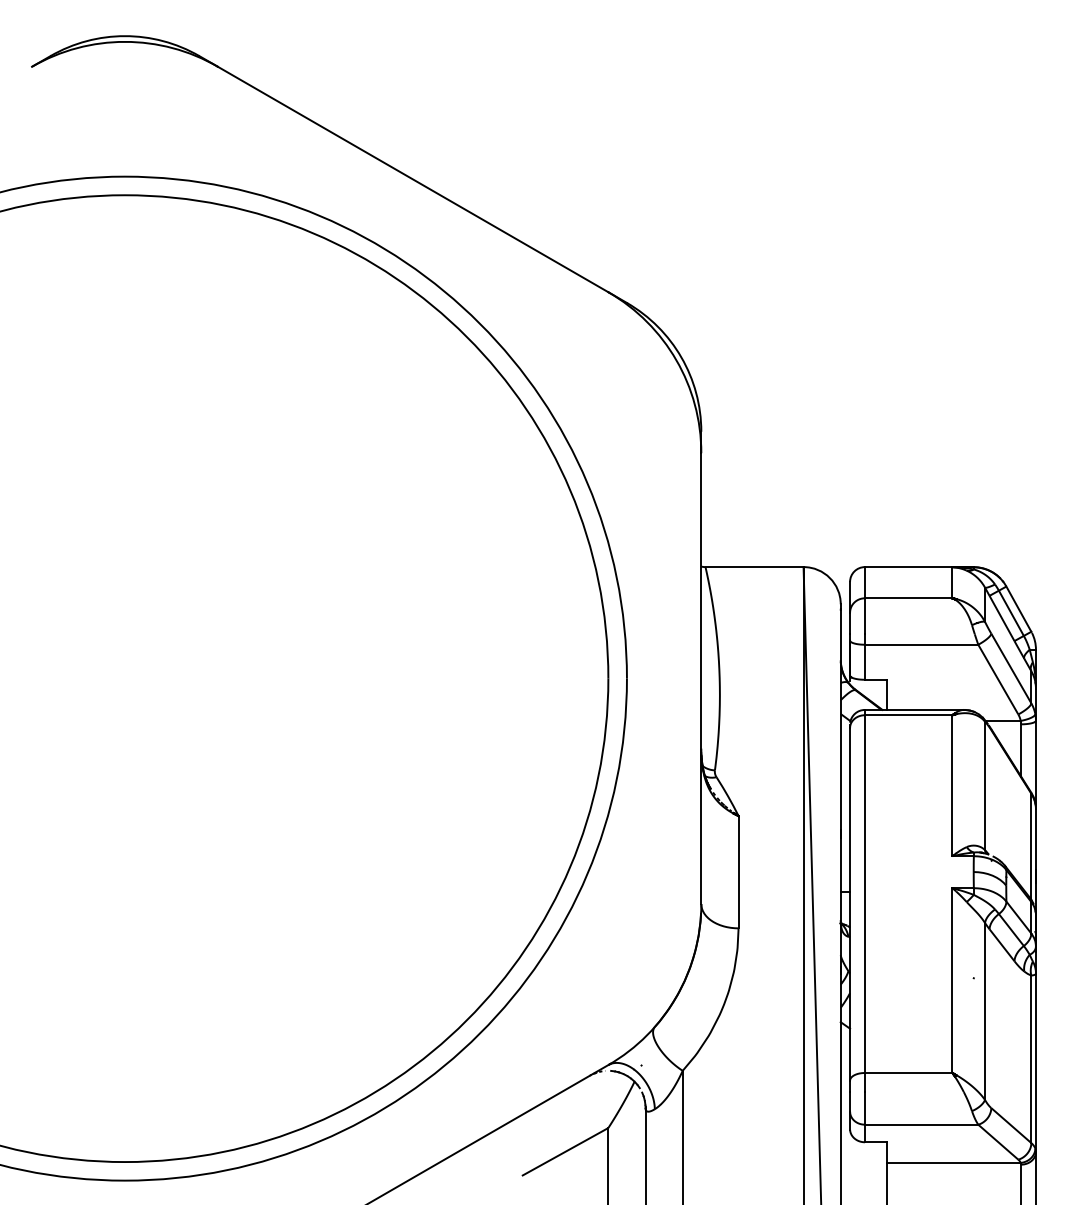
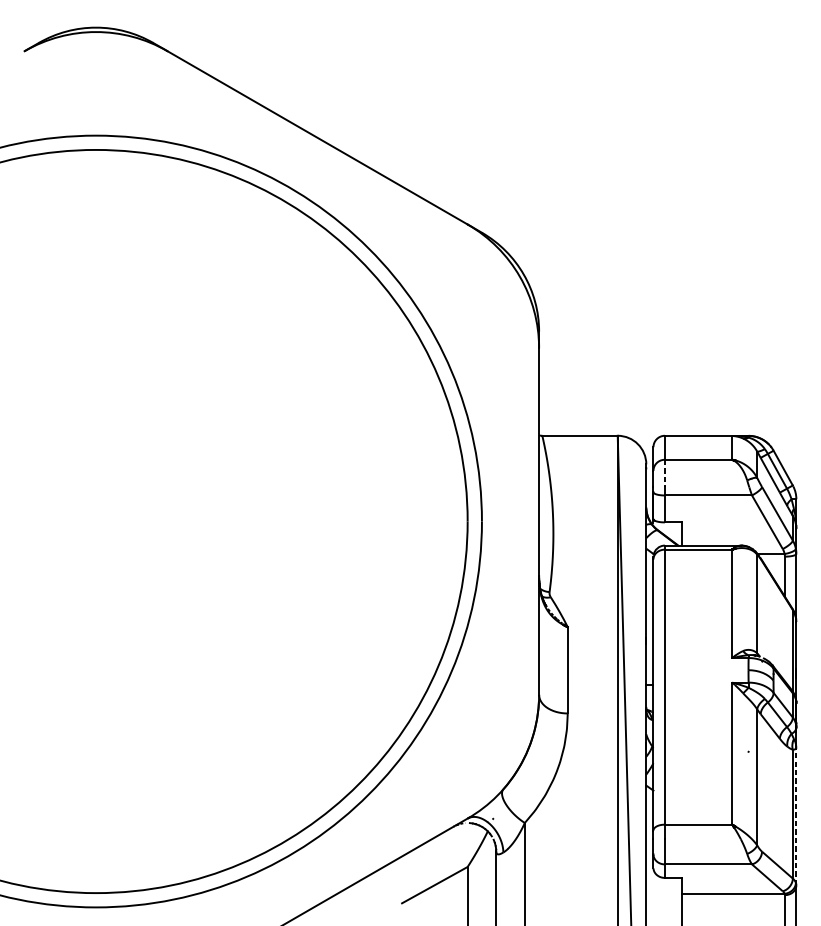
line: (864, 616) -> (664, 473), solid -> dashed
line: (1035, 1062) -> (796, 816), solid -> dashed

